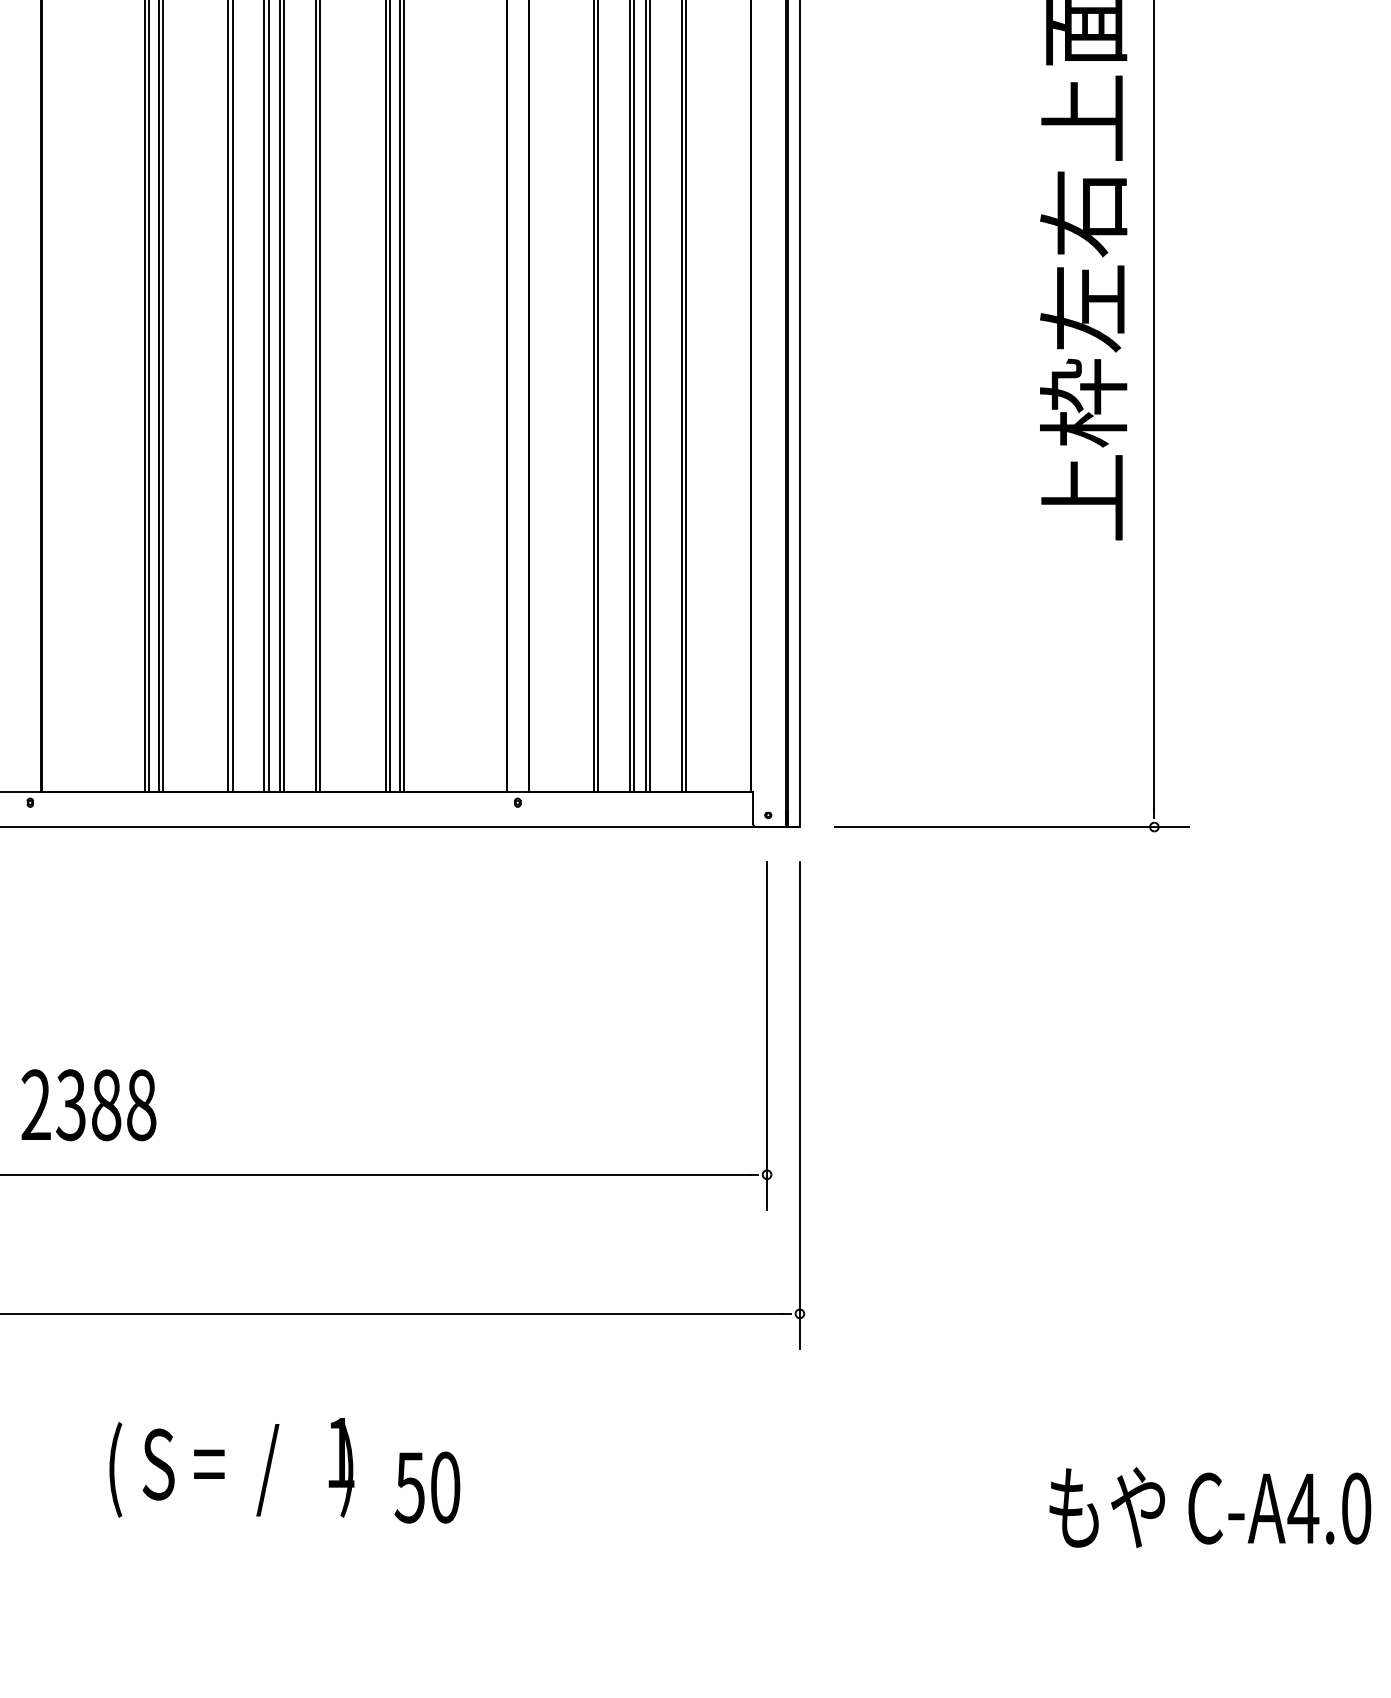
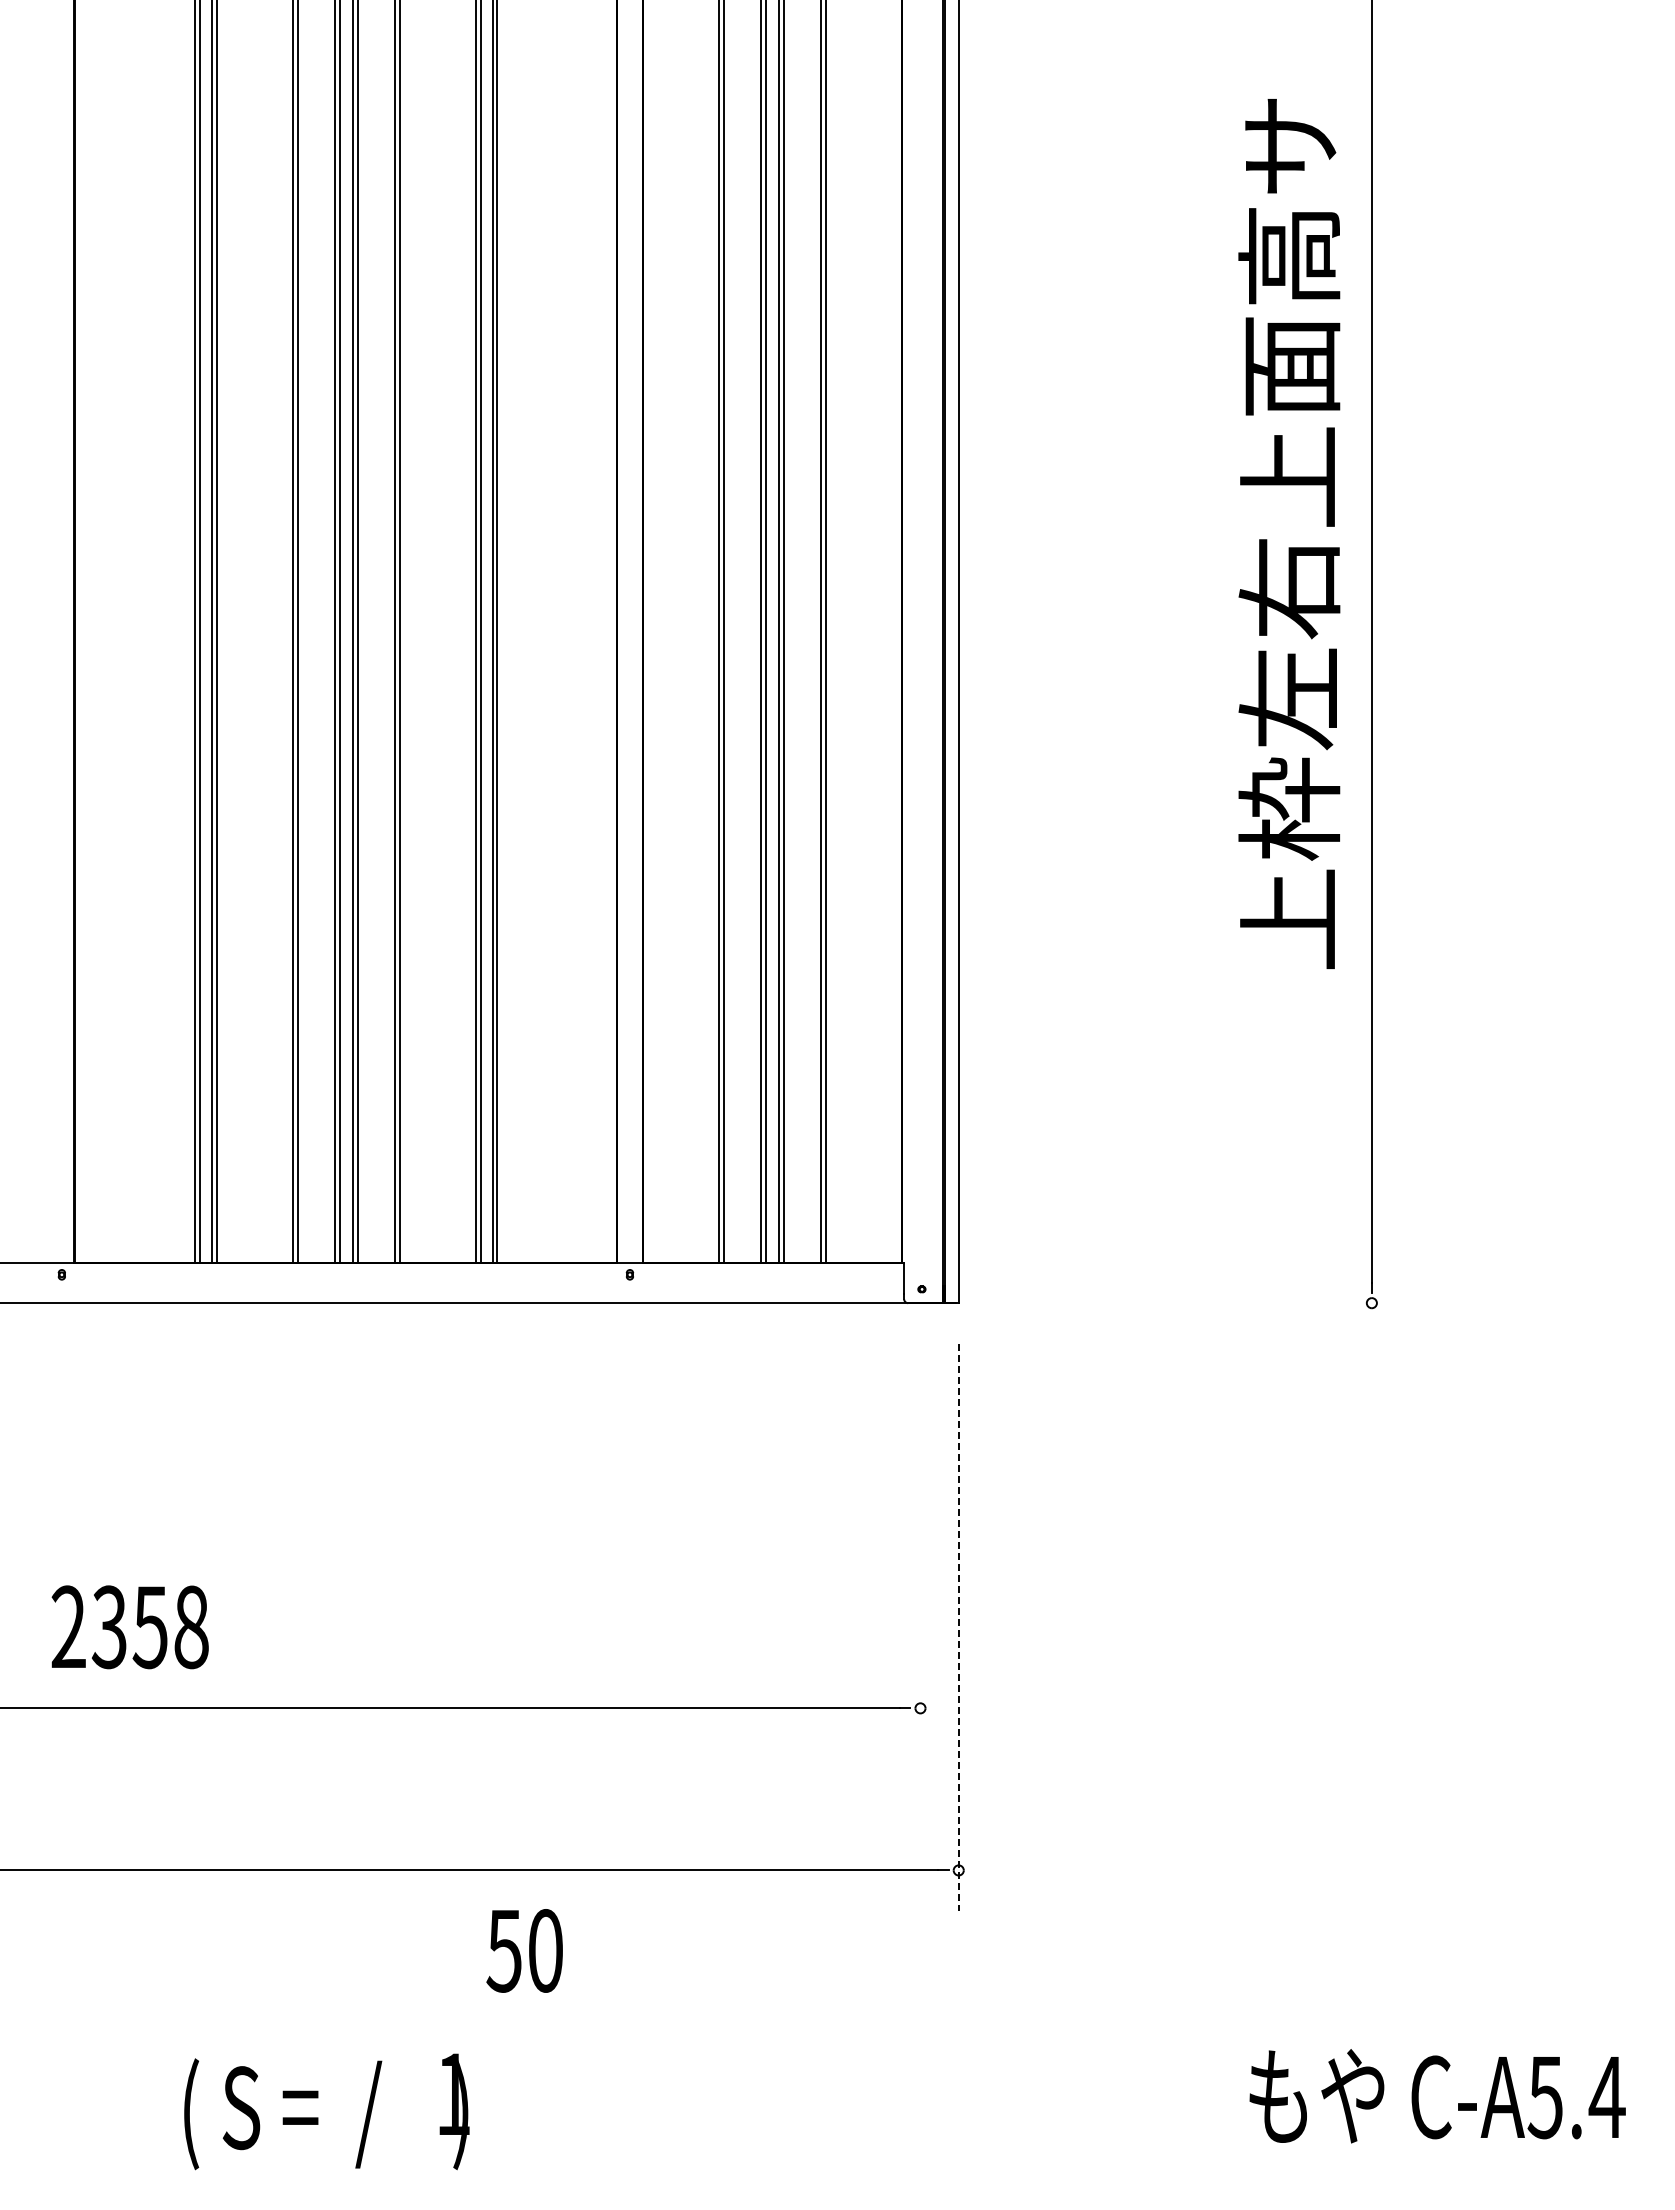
line: (1012, 827) -> (1206, 1303), removed
line: (767, 1035) -> (920, 1545), removed
text: (105, 1105) -> (149, 1627), 2388 -> 2358
line: (799, 1105) -> (958, 1627), solid -> dashed
text: (231, 1467) -> (326, 2111), moved
text: (427, 1487) -> (524, 1950), moved
text: (1329, 1508) -> (1575, 2097), C-A4.0 -> C-A5.4

